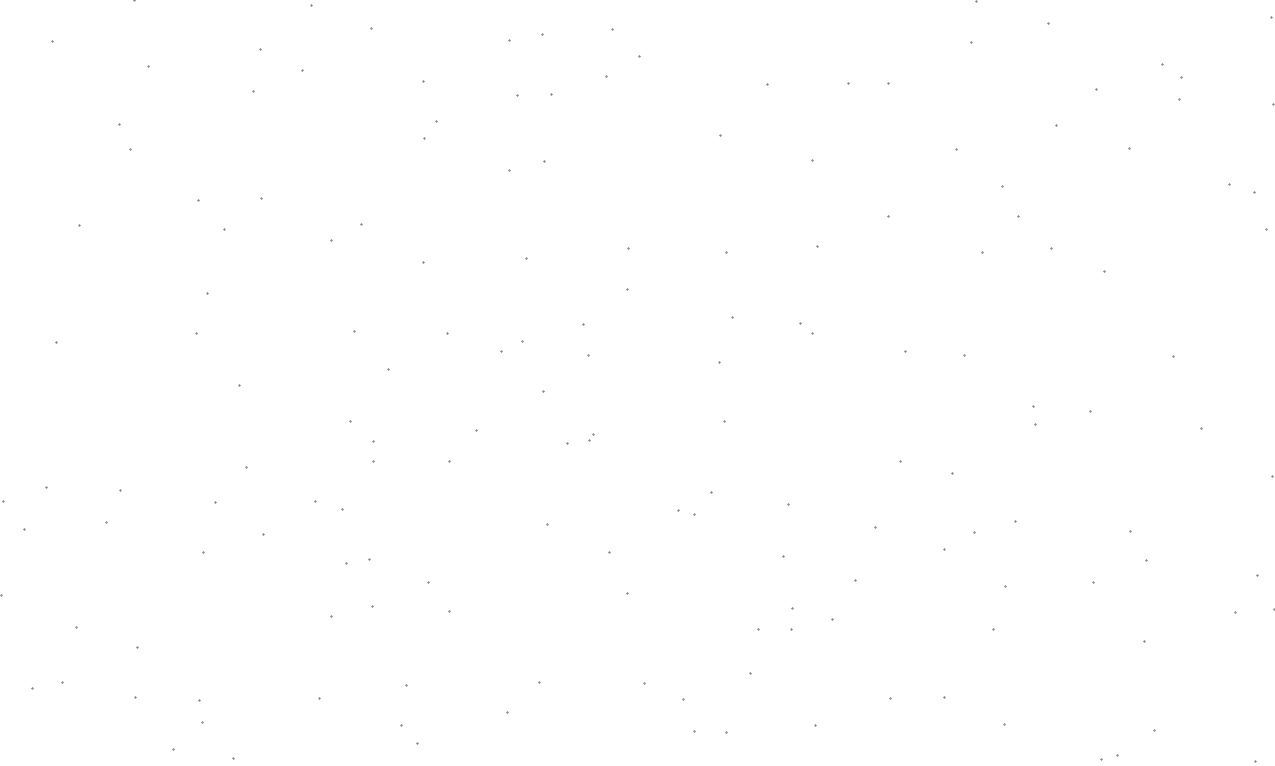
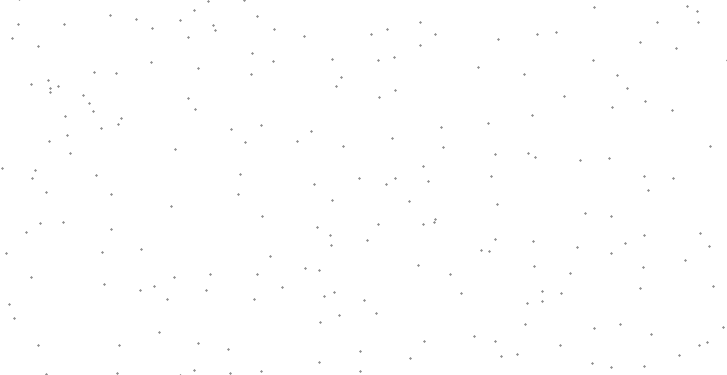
part: (1035, 416) -> (647, 183), size x1.6

